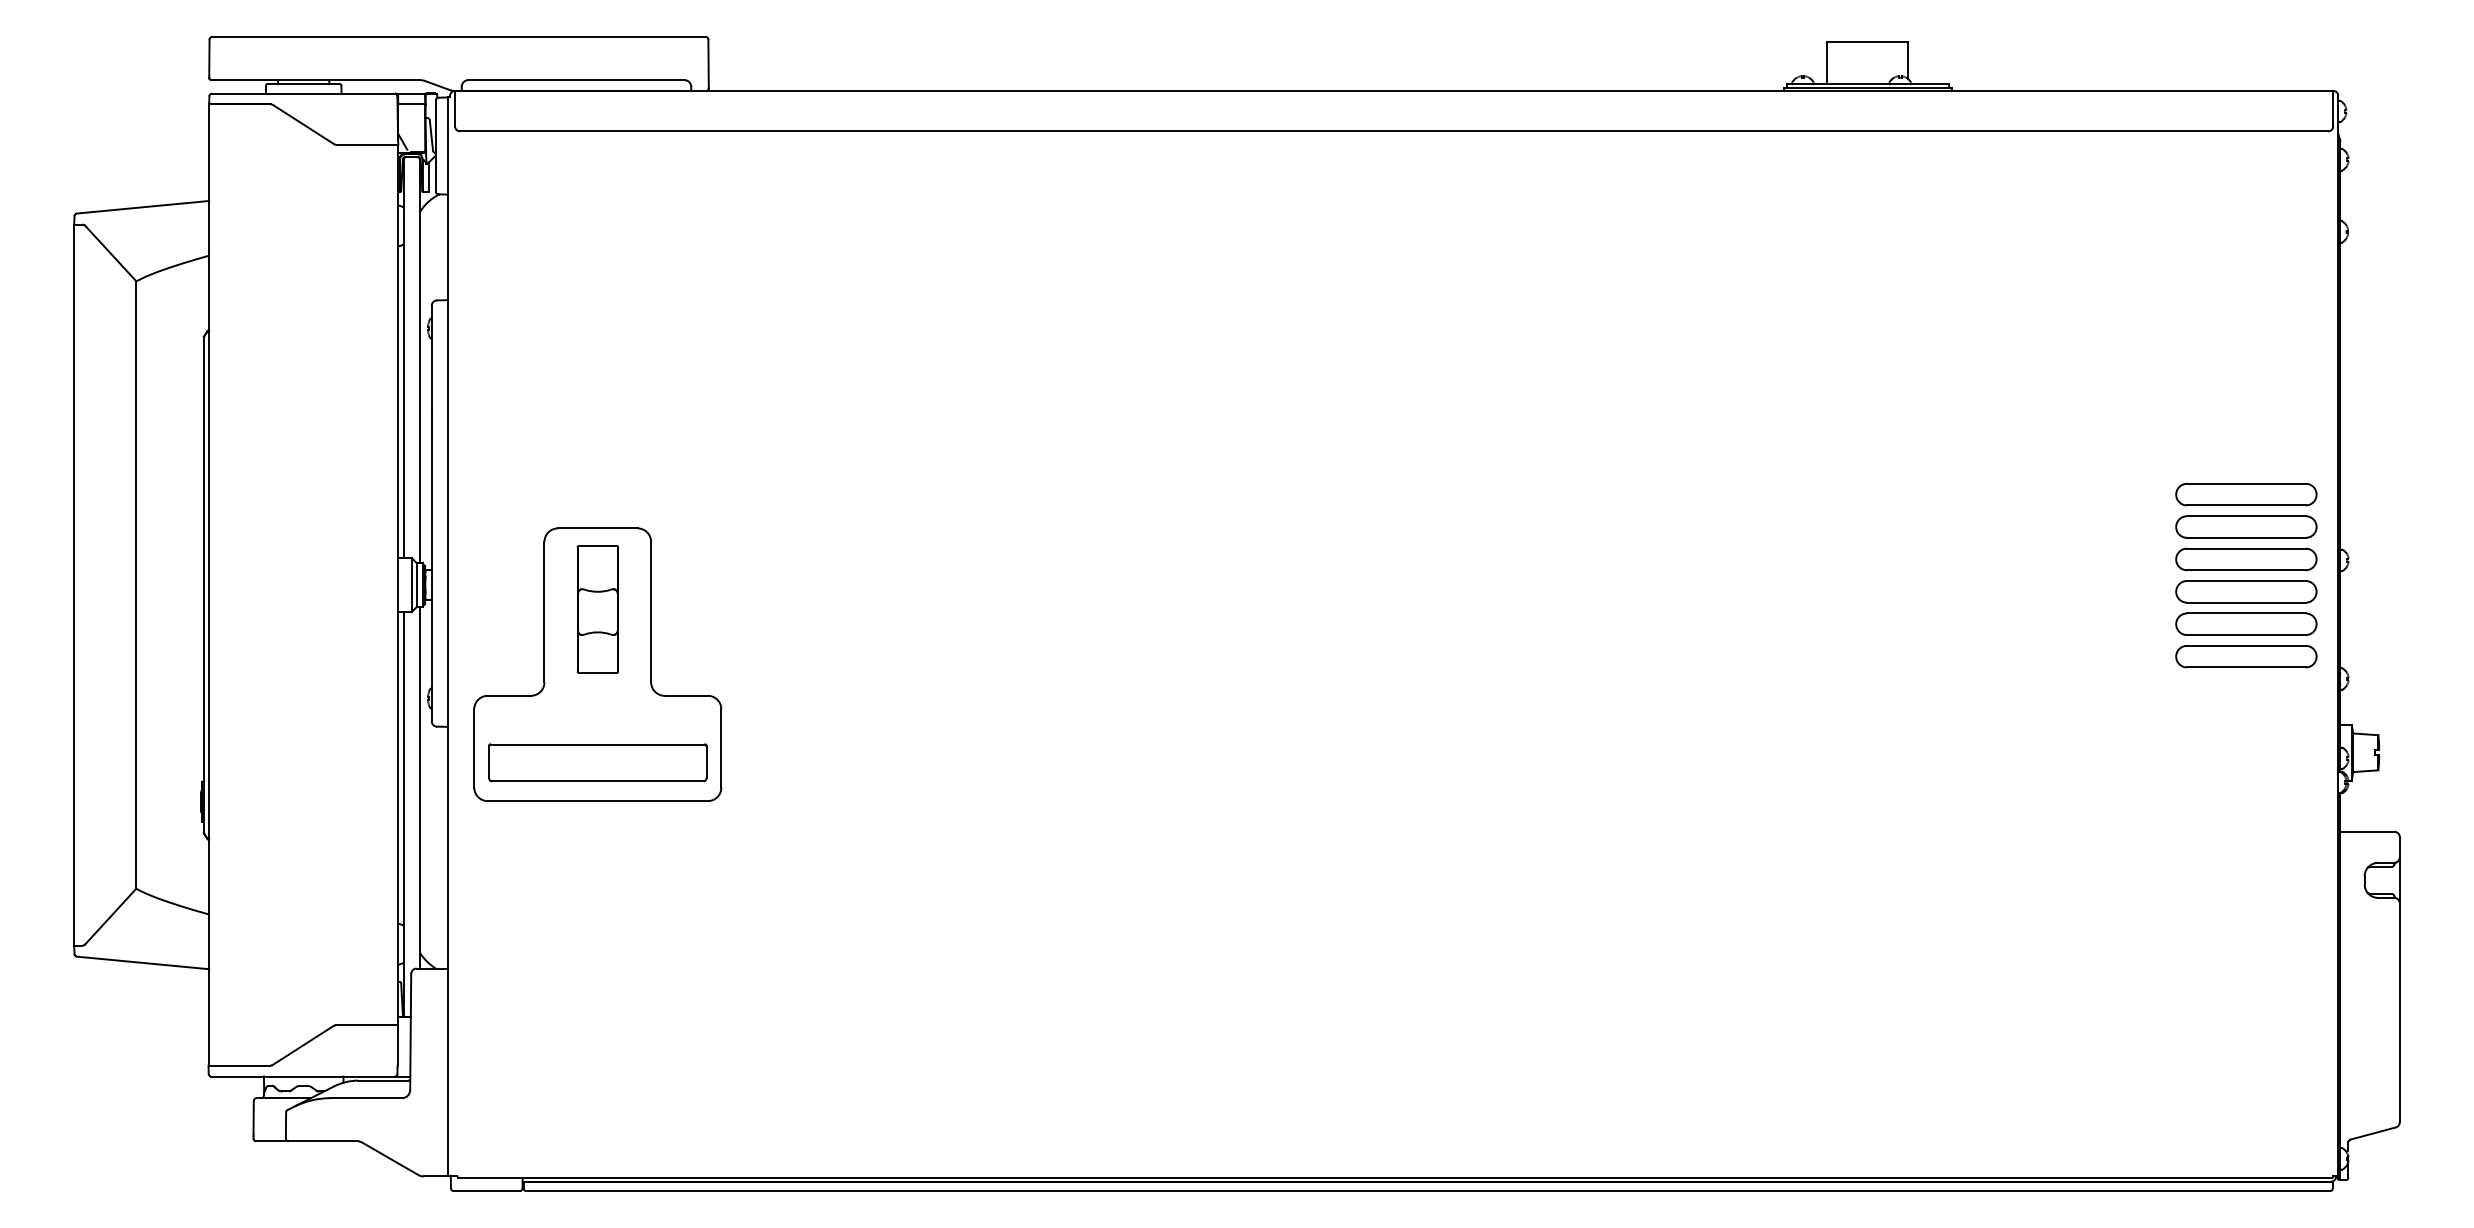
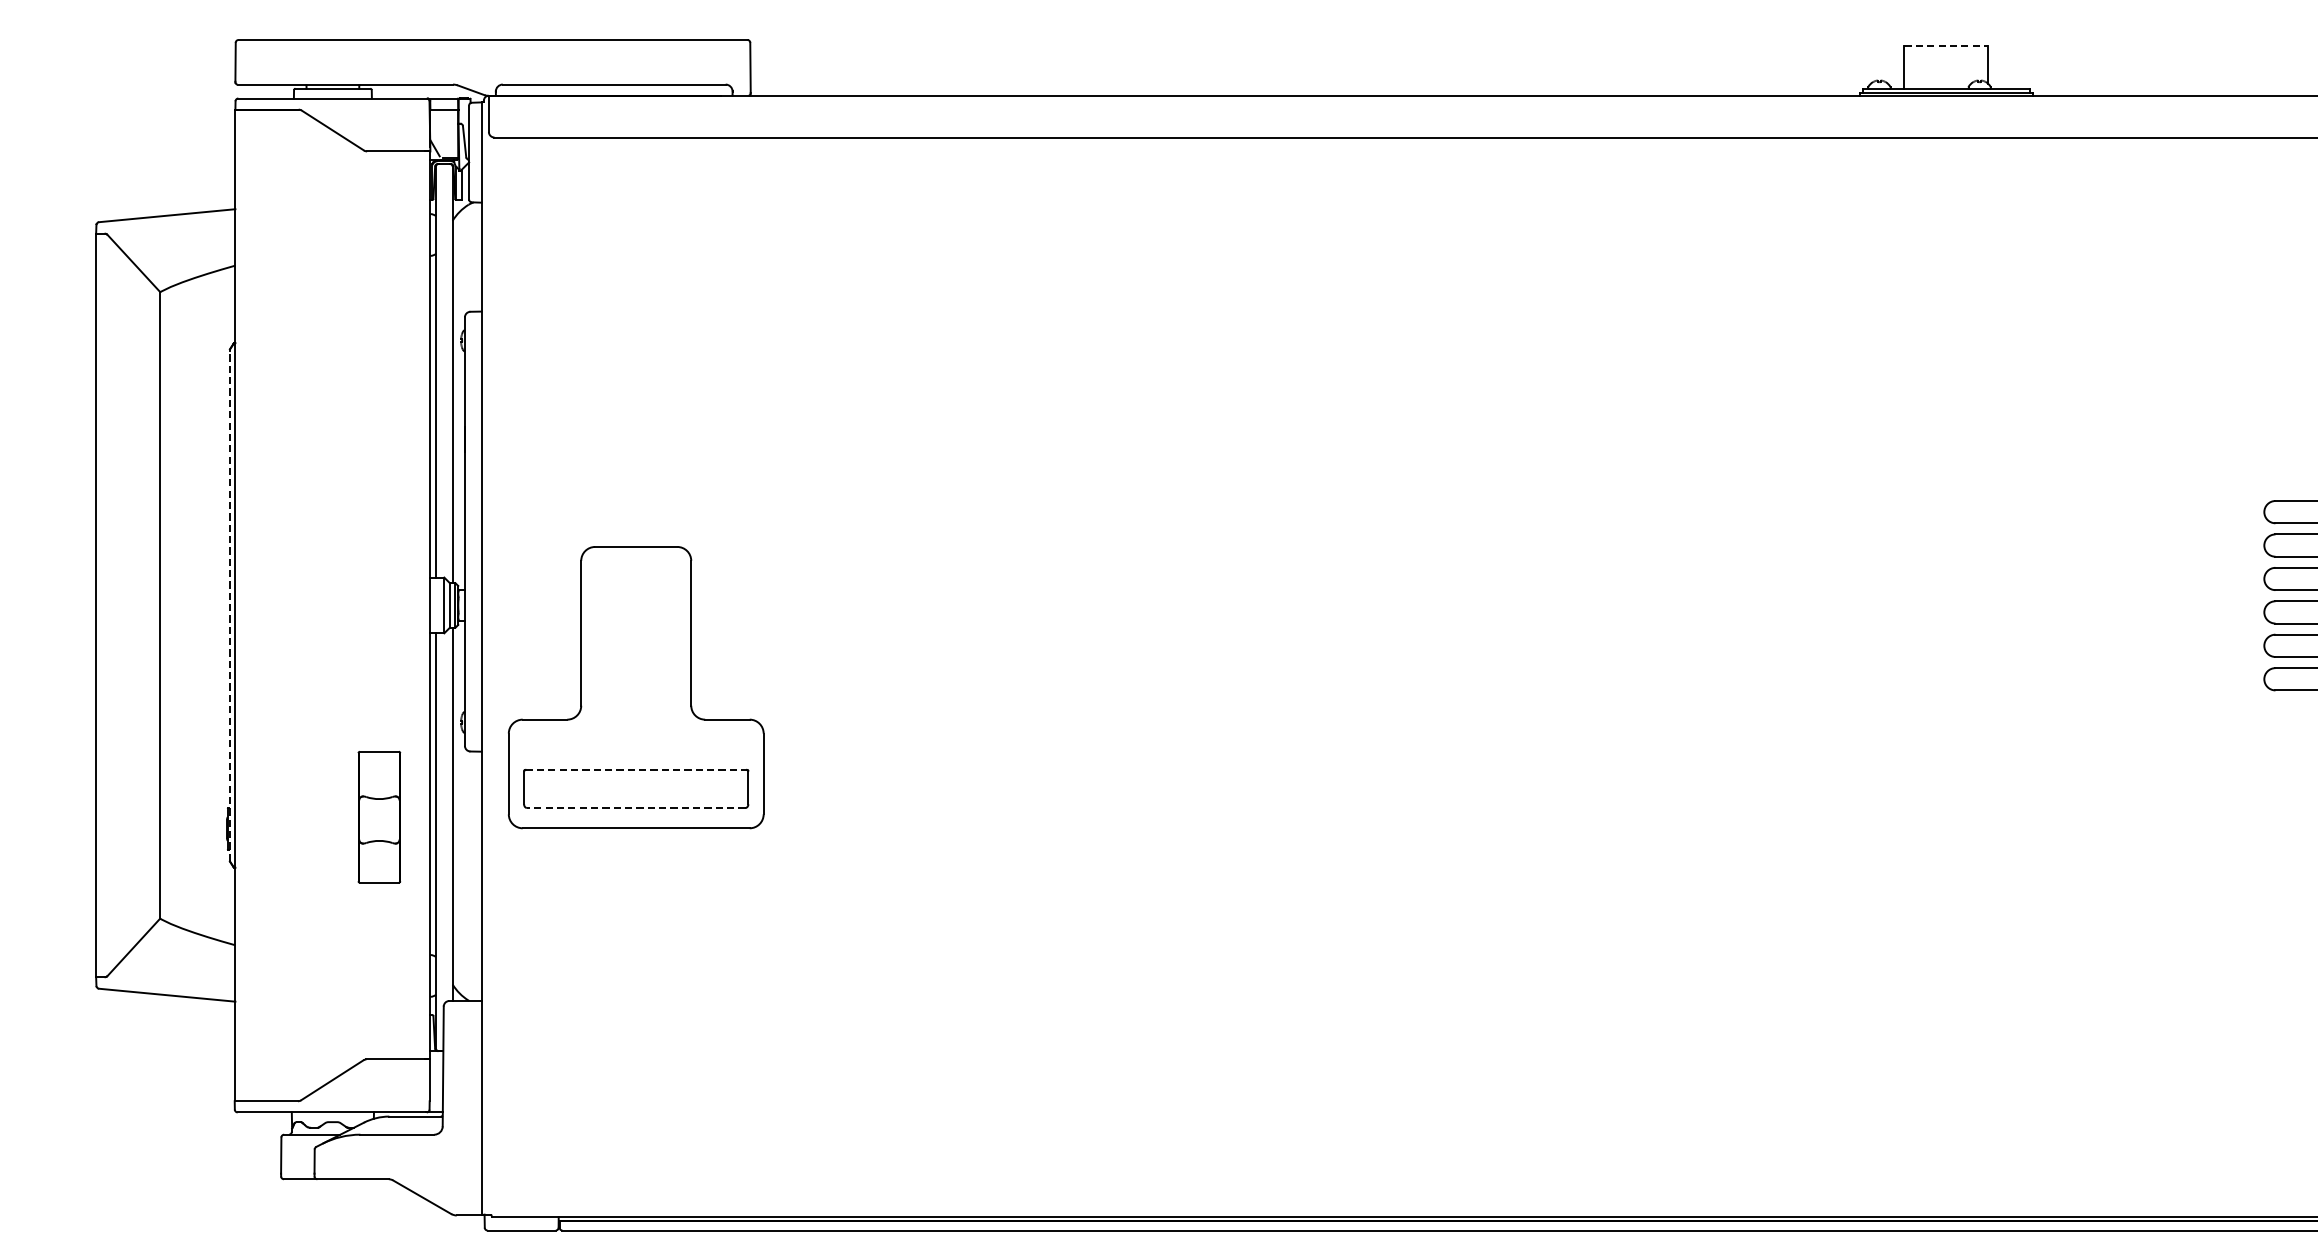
line: (1867, 42) -> (1945, 45), solid -> dashed
line: (203, 585) -> (229, 605), solid -> dashed
part: (597, 609) -> (379, 817), moved
line: (598, 744) -> (636, 769), solid -> dashed
line: (597, 781) -> (635, 808), solid -> dashed

